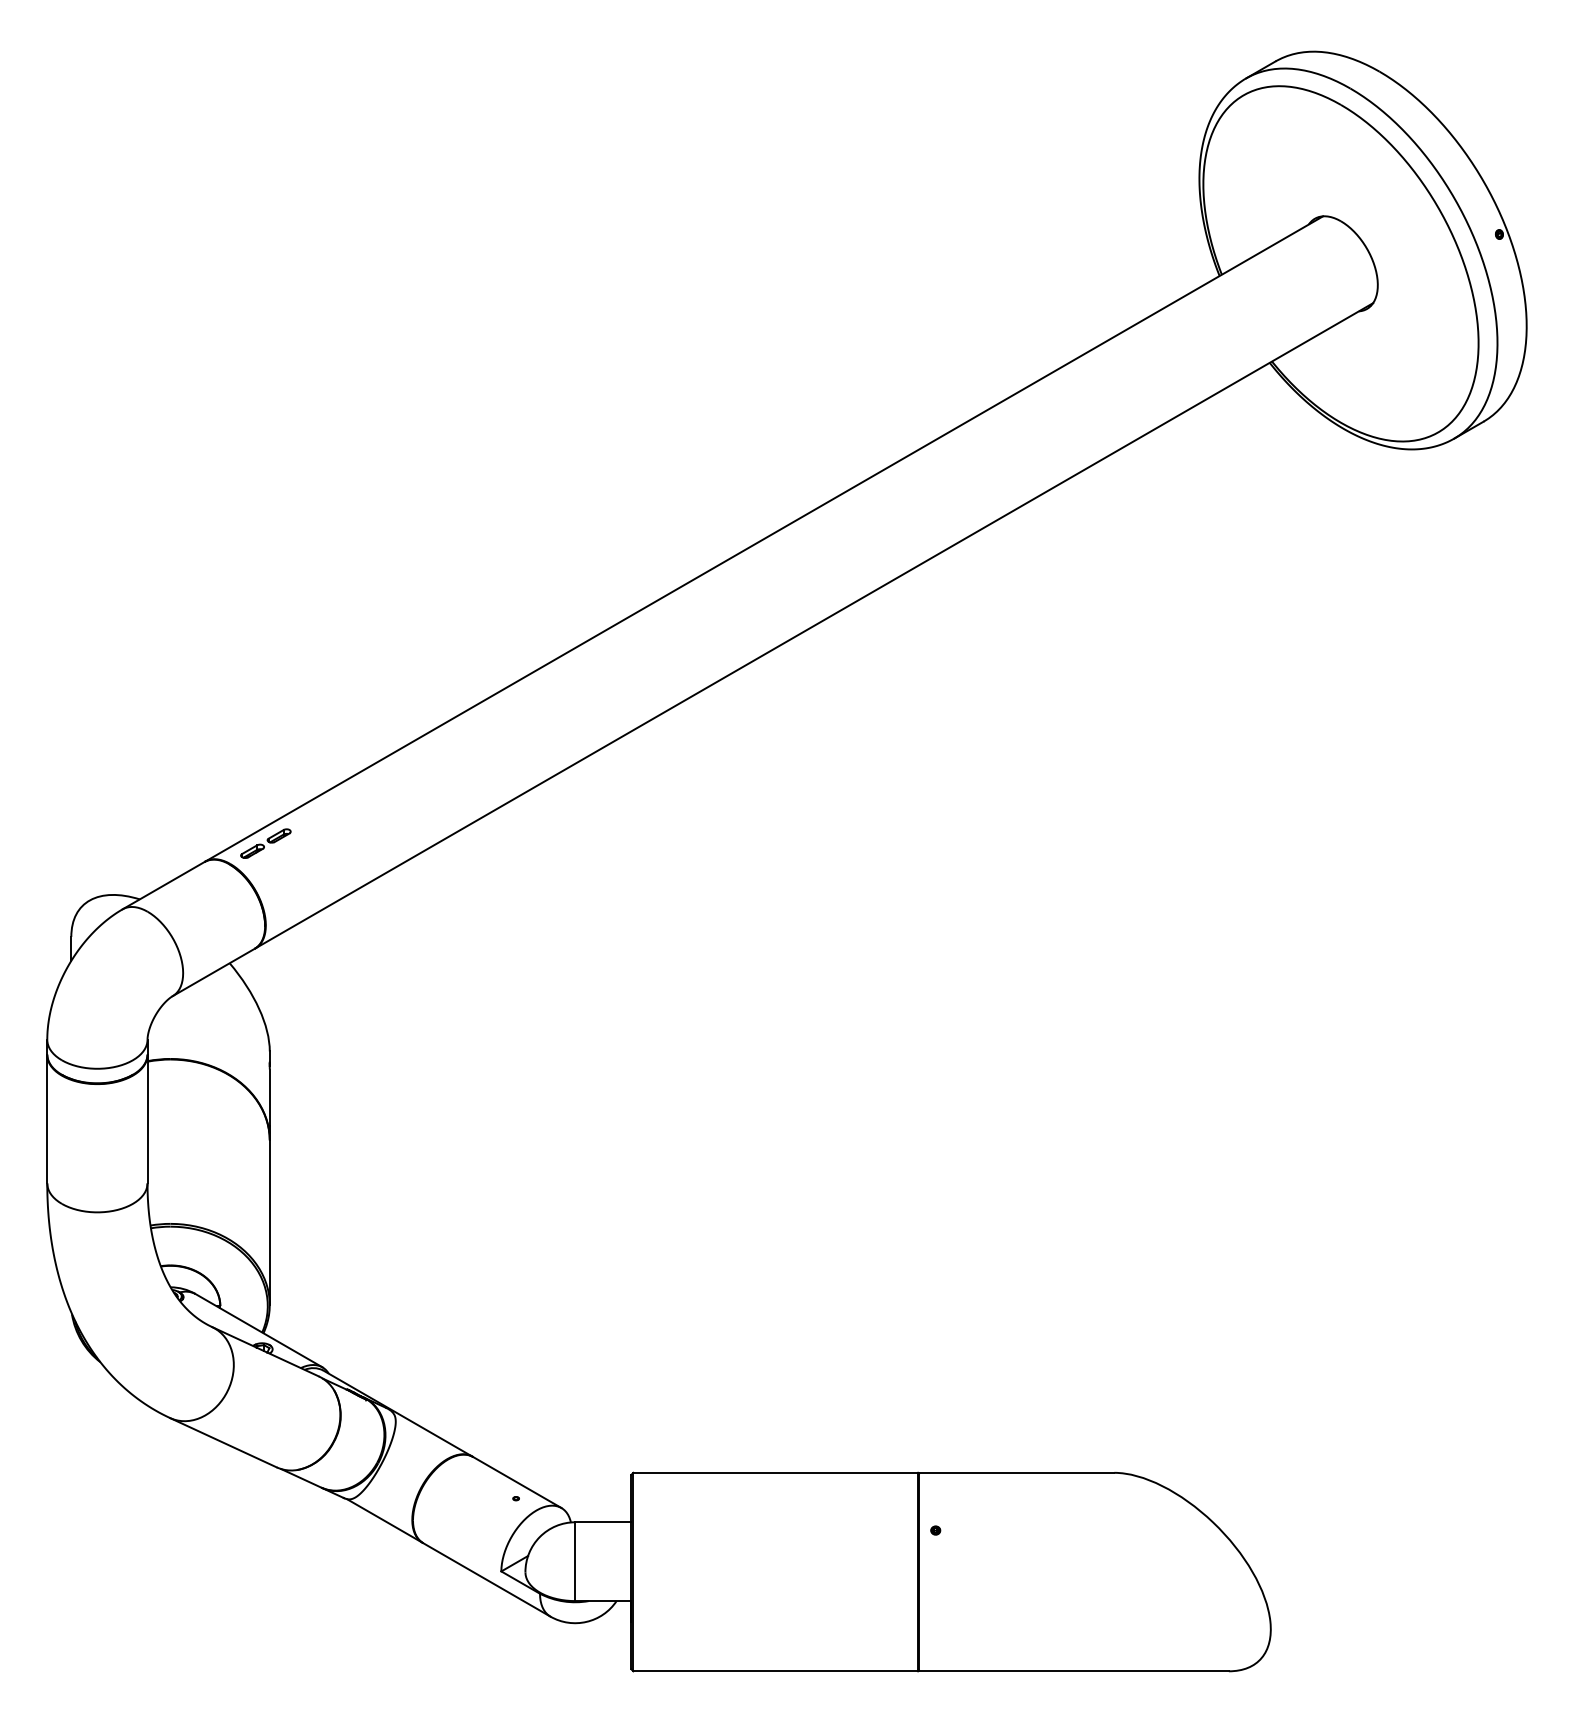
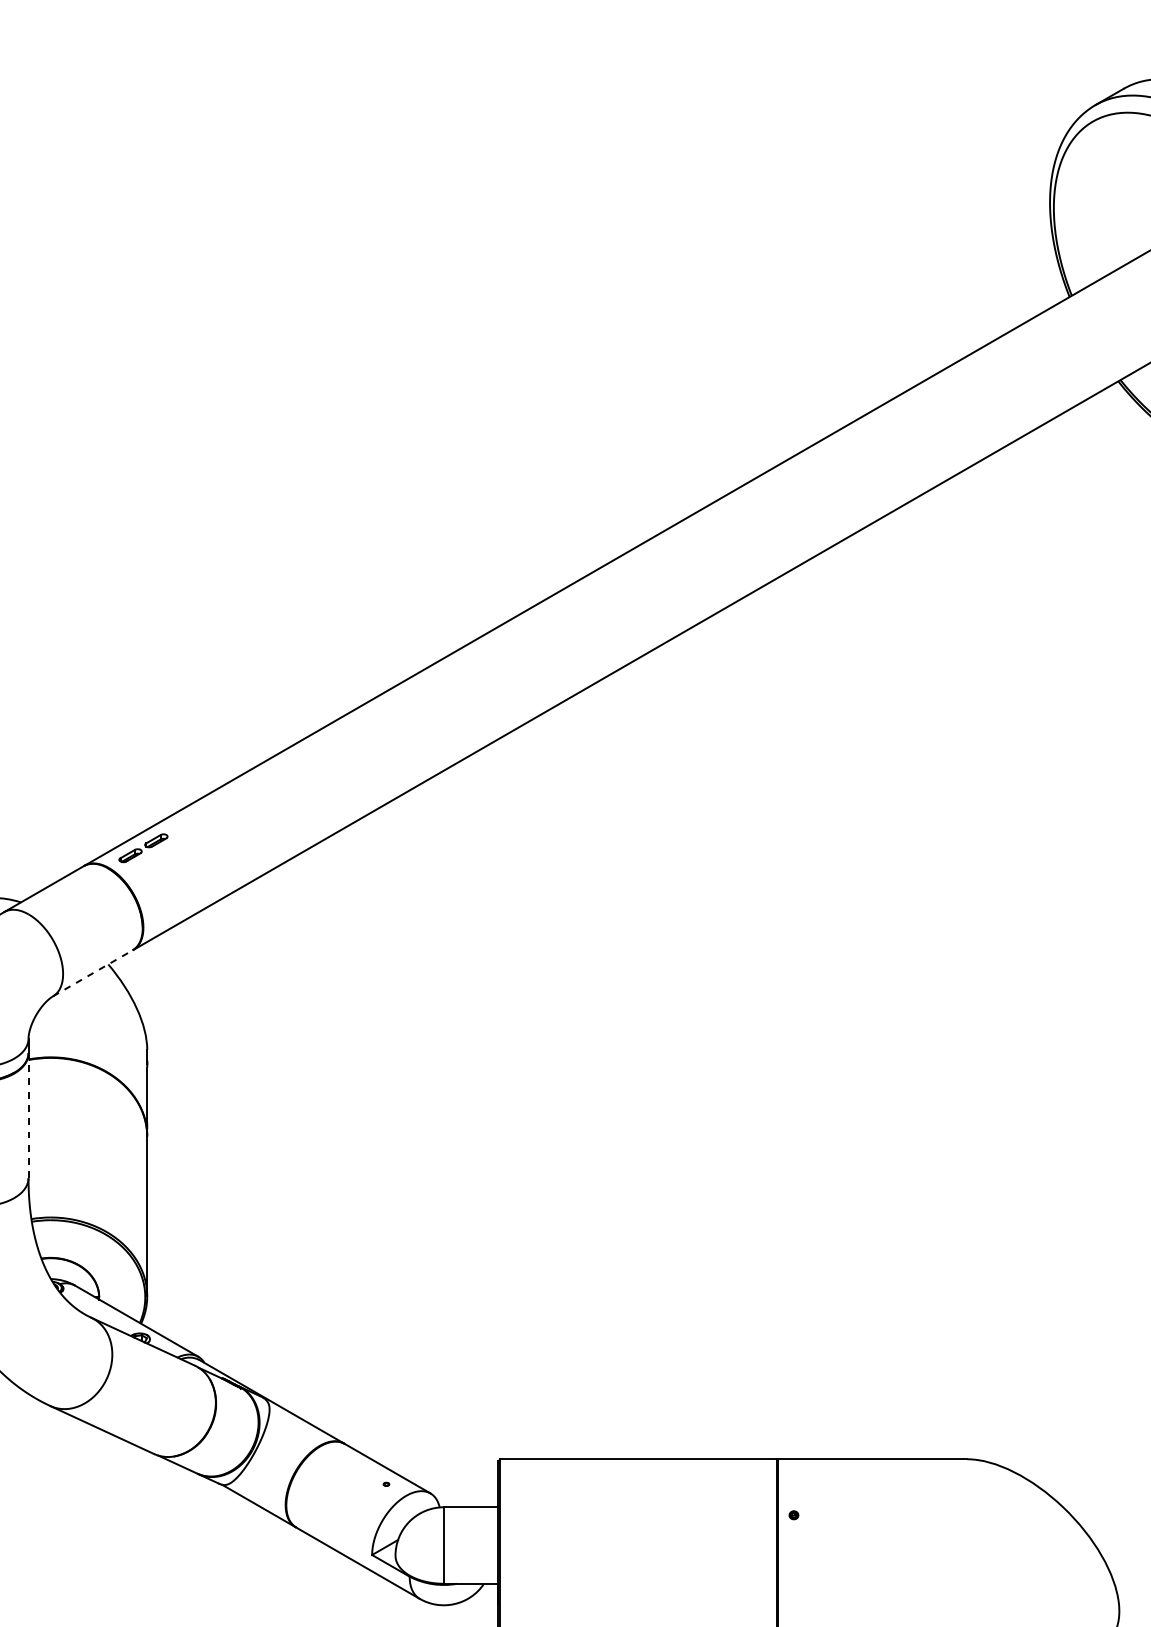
line: (214, 972) -> (93, 973), solid -> dashed
line: (147, 1118) -> (28, 1115), solid -> dashed

